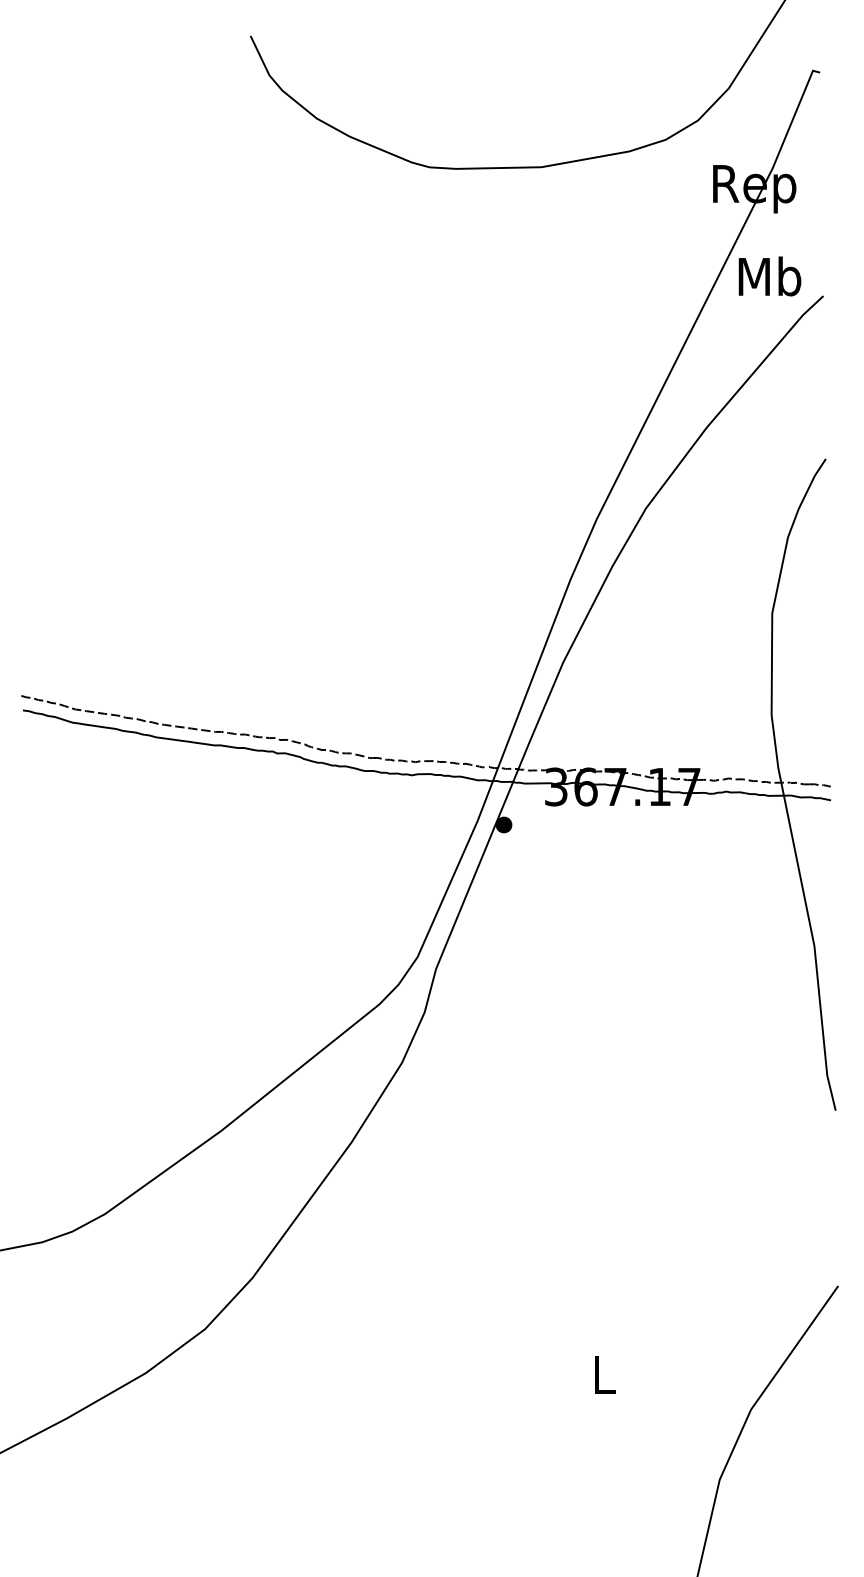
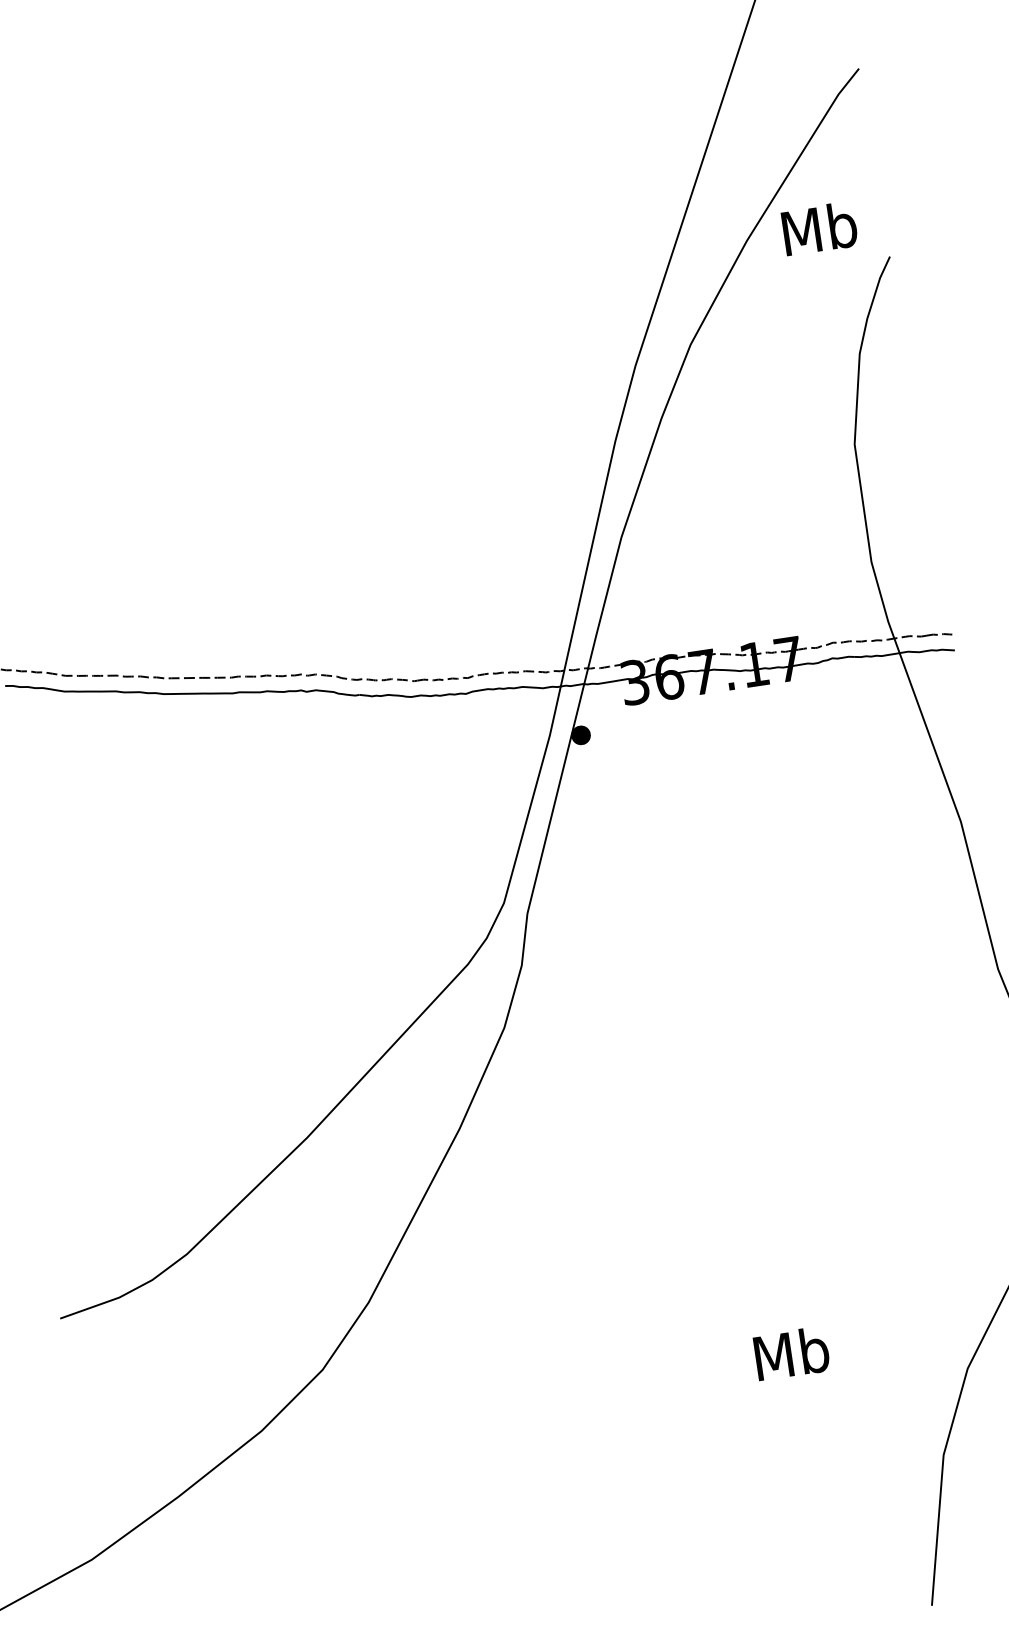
text: (769, 276) -> (819, 228), moved
text: (604, 1374) -> (792, 1353), L -> Mb

